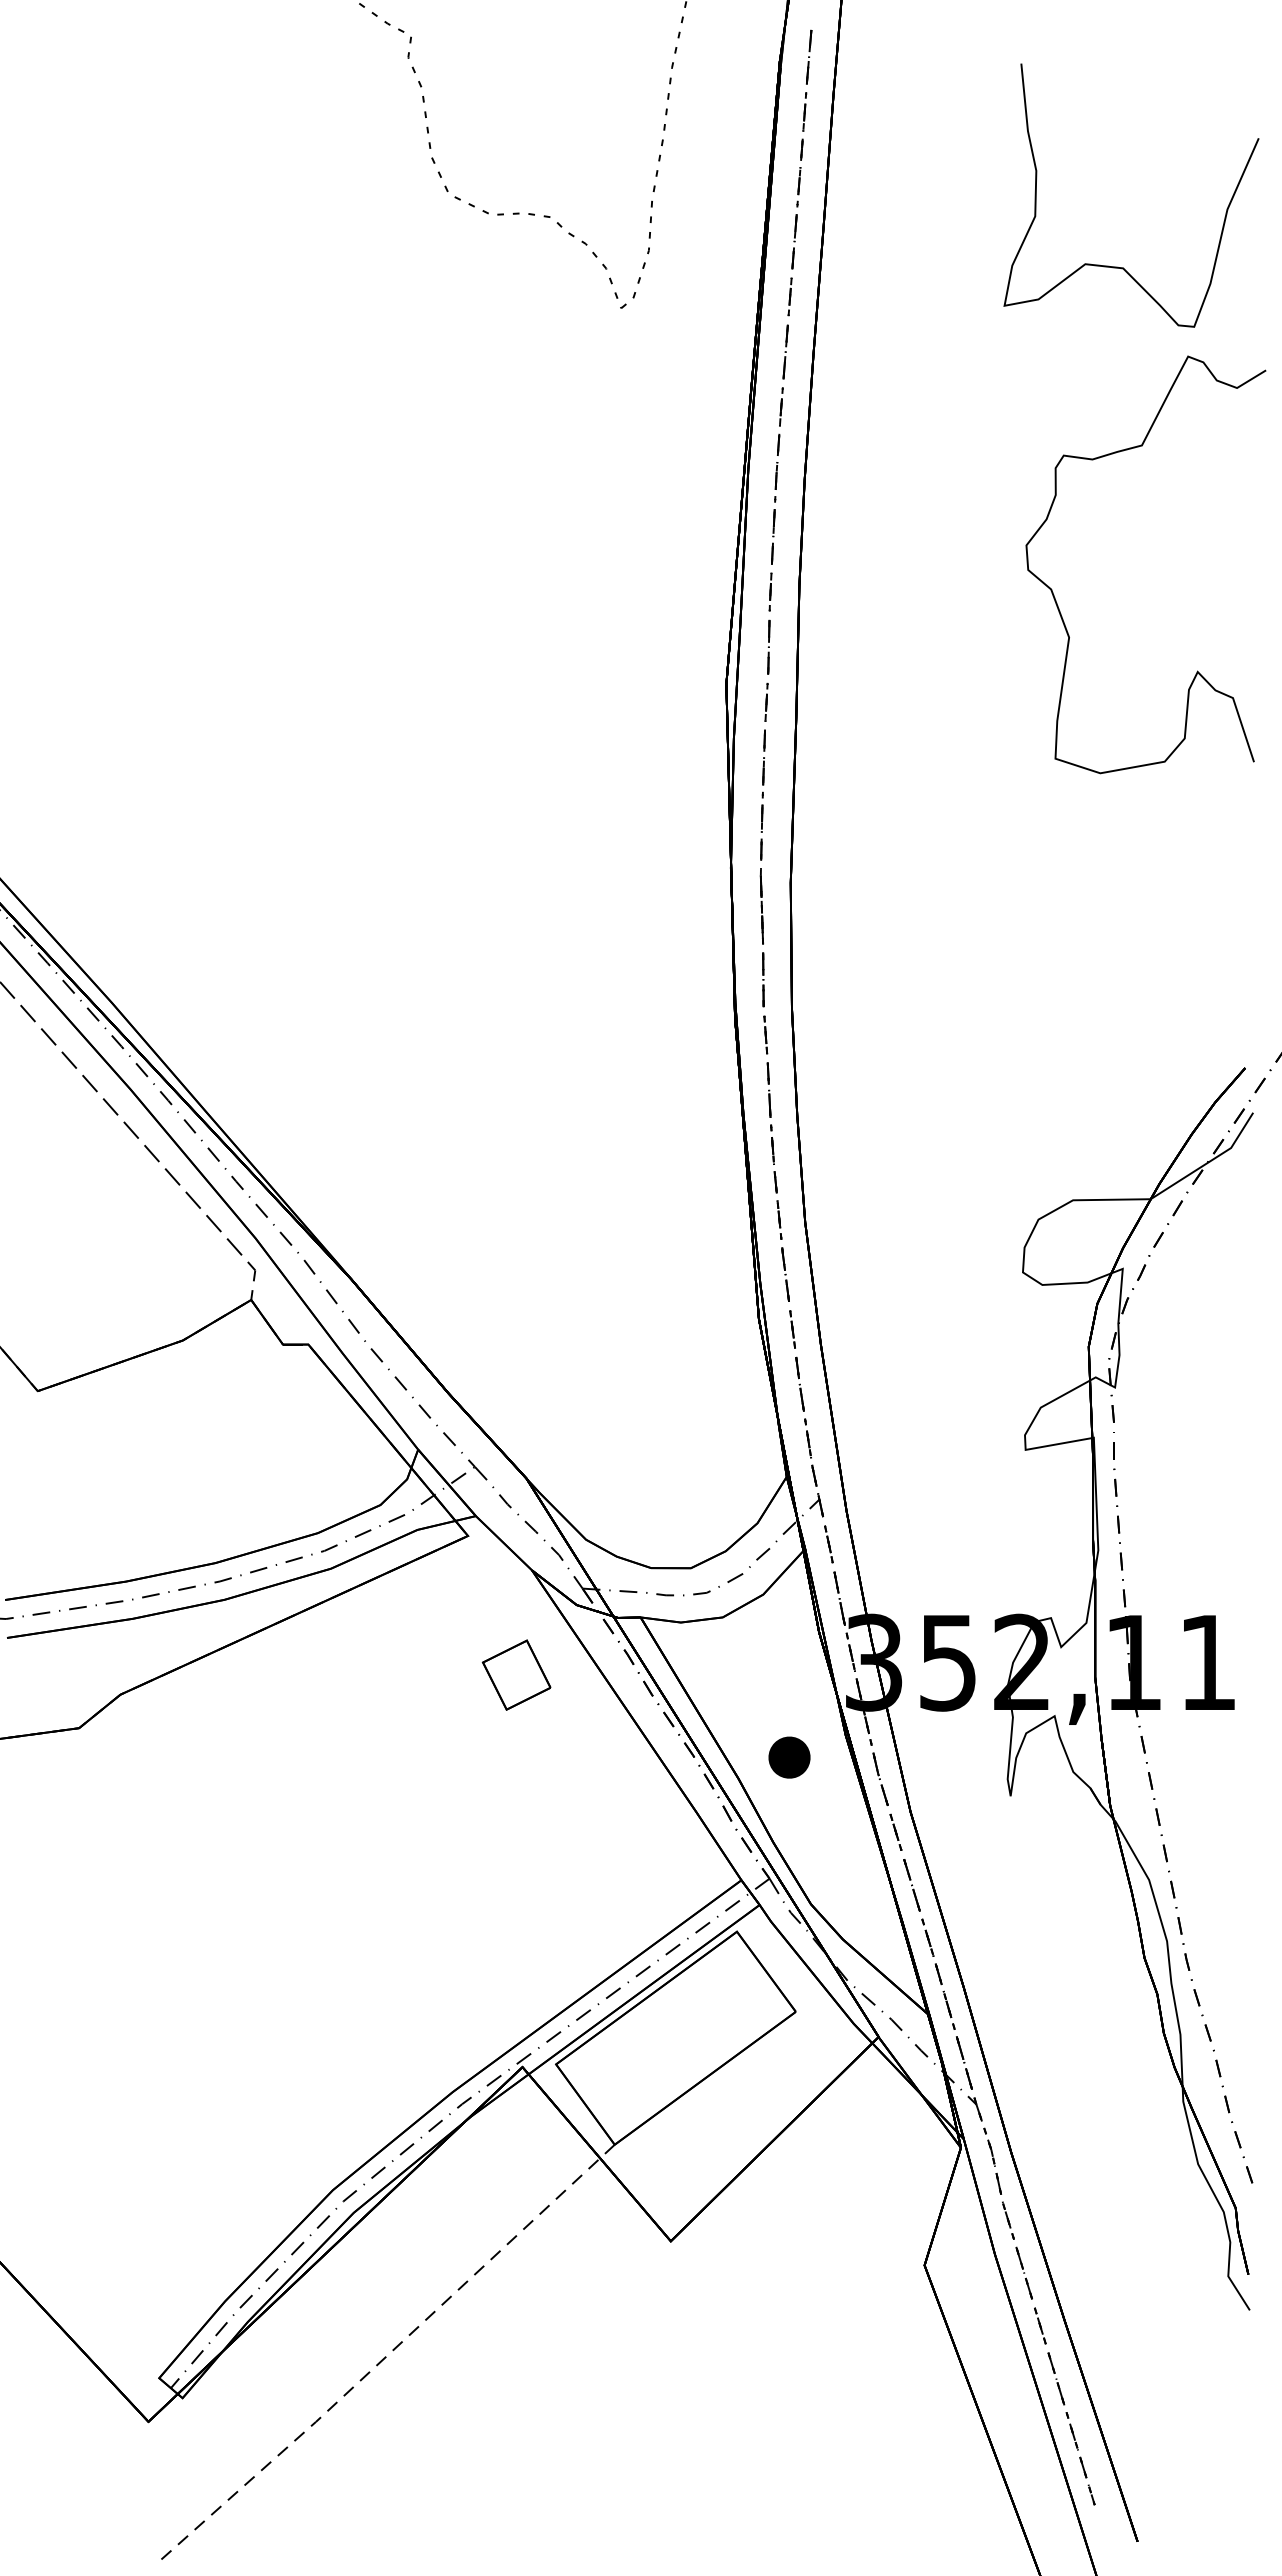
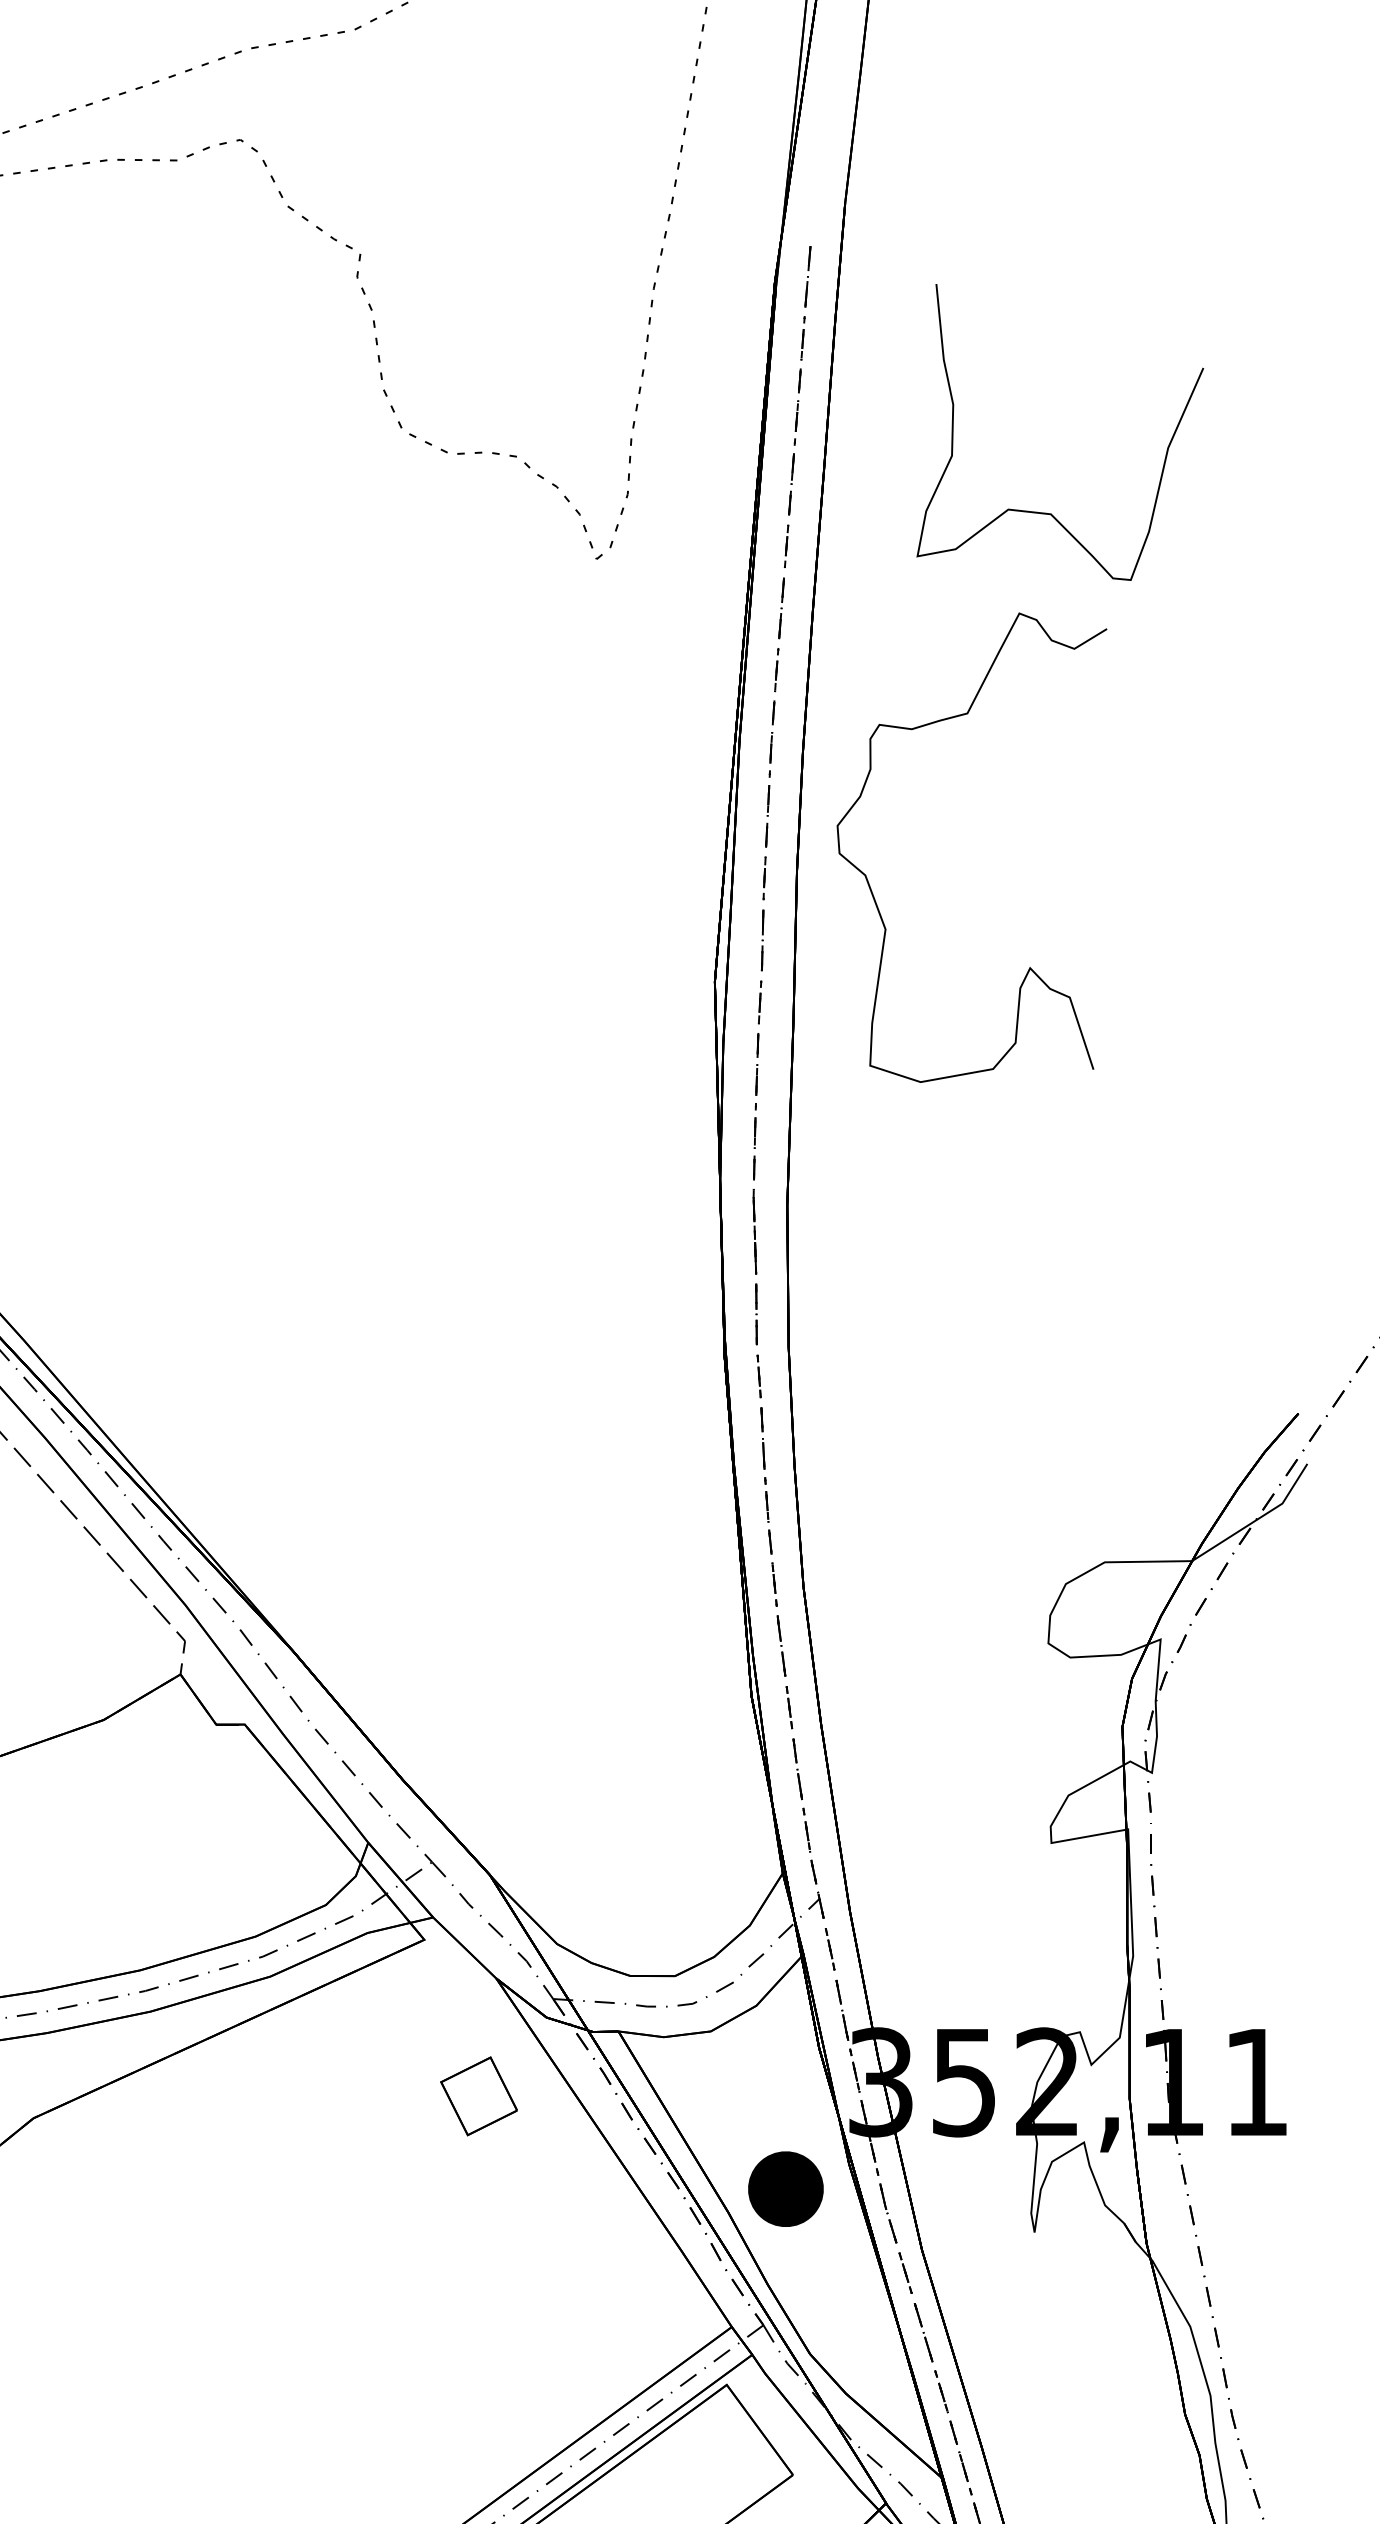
curve: (1117, 266) -> (1044, 512), moved
curve: (1055, 597) -> (870, 884), moved
part: (789, 1757) -> (785, 2188), size x1.6

